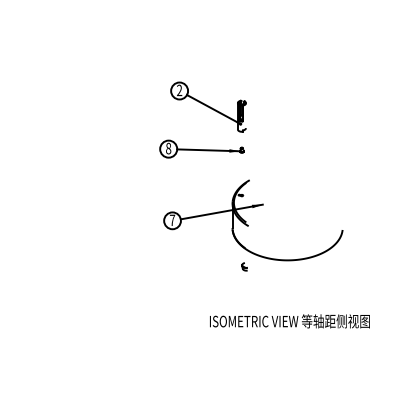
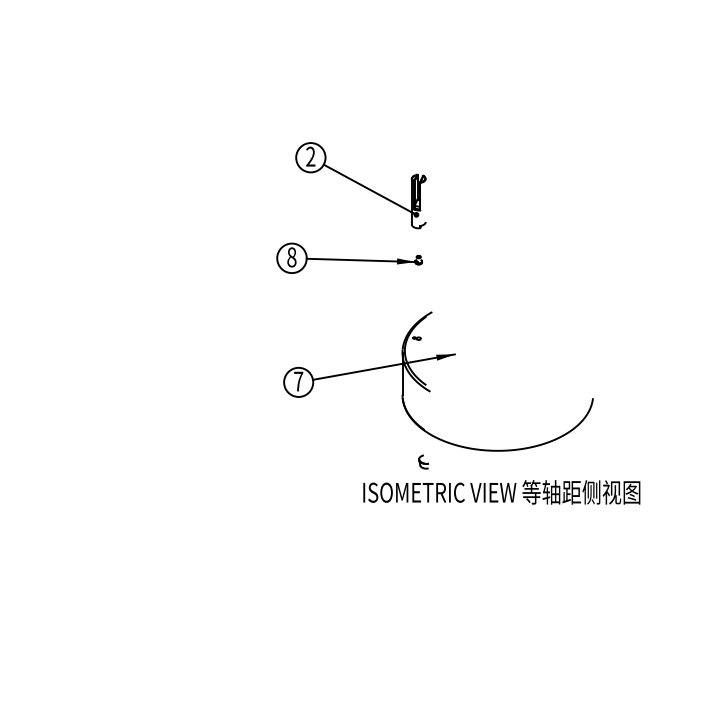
text: (289, 321) -> (501, 492), moved

